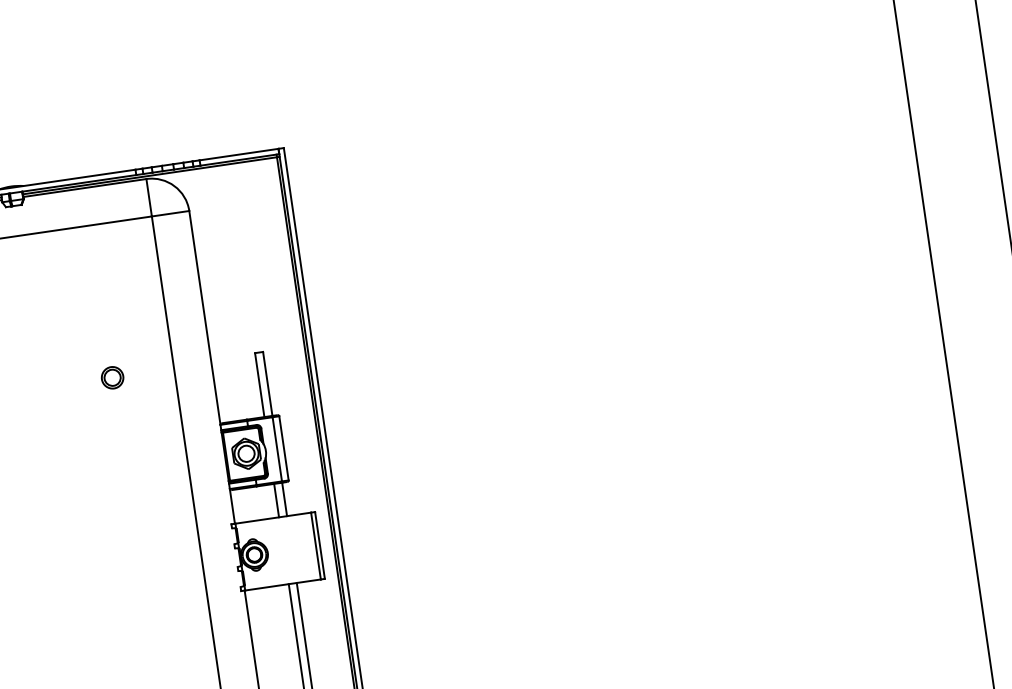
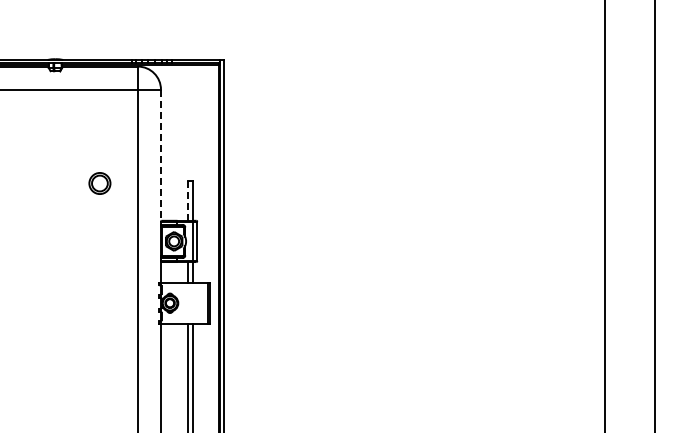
line: (204, 317) -> (160, 155), solid -> dashed
circle: (111, 377) -> (99, 183), size x1.6
line: (260, 385) -> (188, 201), solid -> dashed

